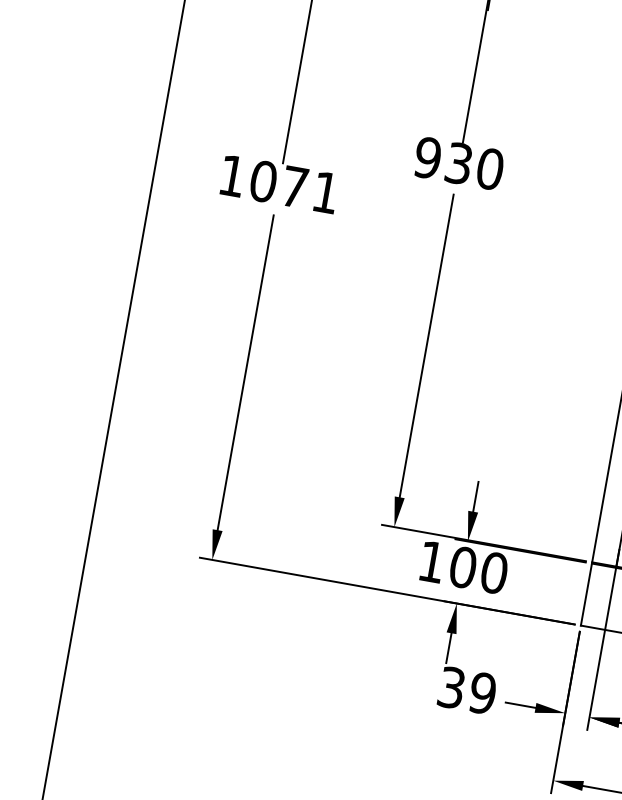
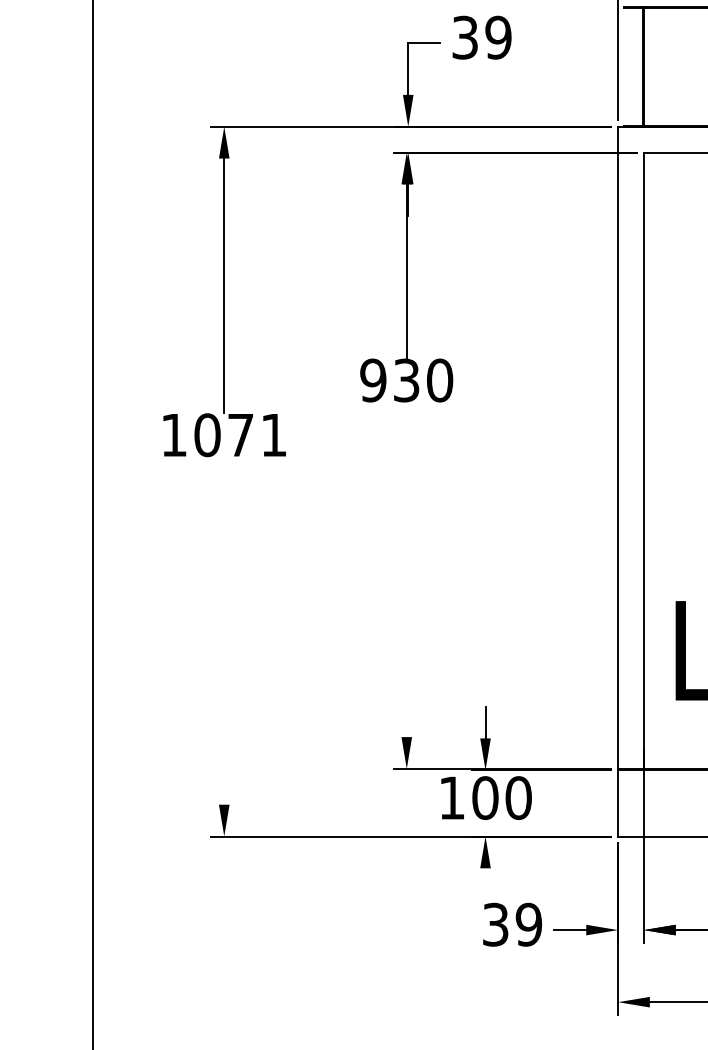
line: (426, 346) -> (406, 575), removed
line: (245, 372) -> (224, 636), removed
line: (448, 648) -> (485, 884), removed

